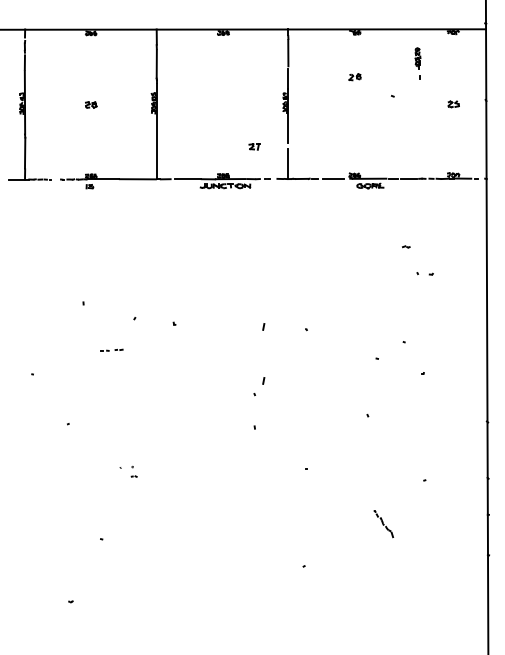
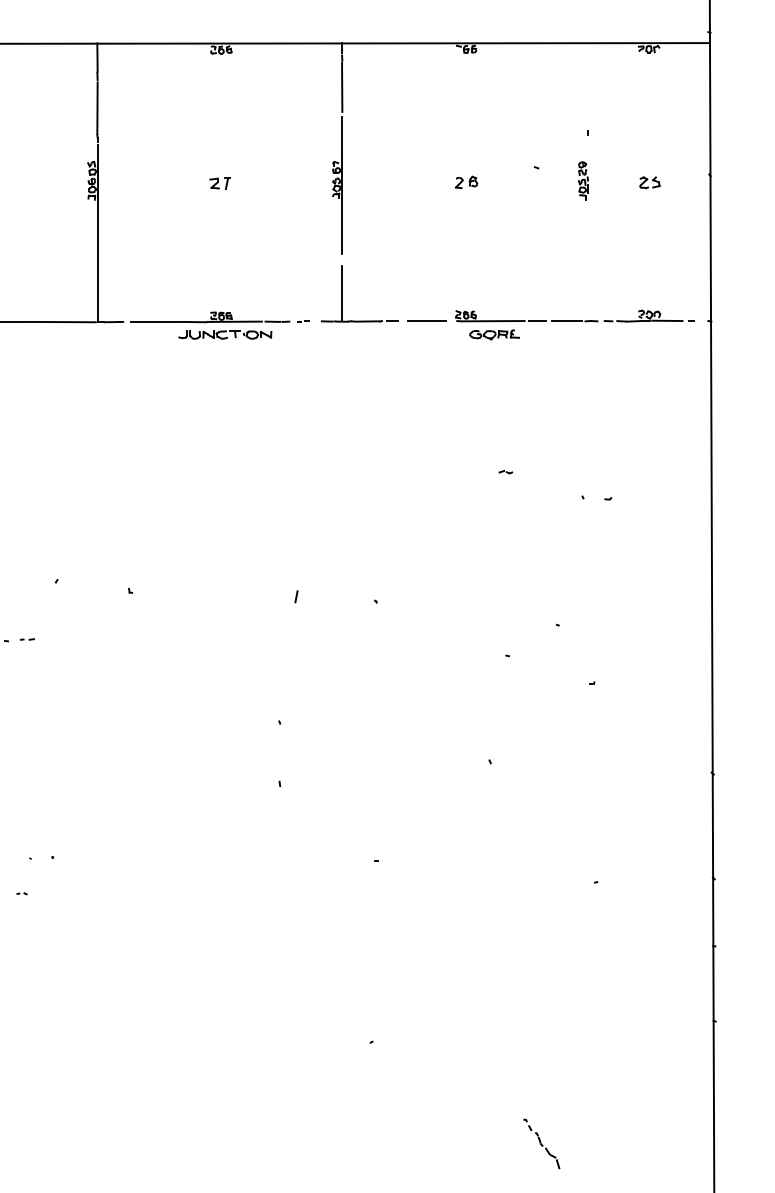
part: (417, 58) -> (582, 181), moved
part: (354, 77) -> (465, 182), moved
part: (254, 146) -> (219, 182), moved
part: (406, 246) -> (506, 471), moved
line: (263, 380) -> (296, 696), removed
part: (133, 476) -> (20, 893), moved
part: (383, 524) -> (541, 1144), moved

